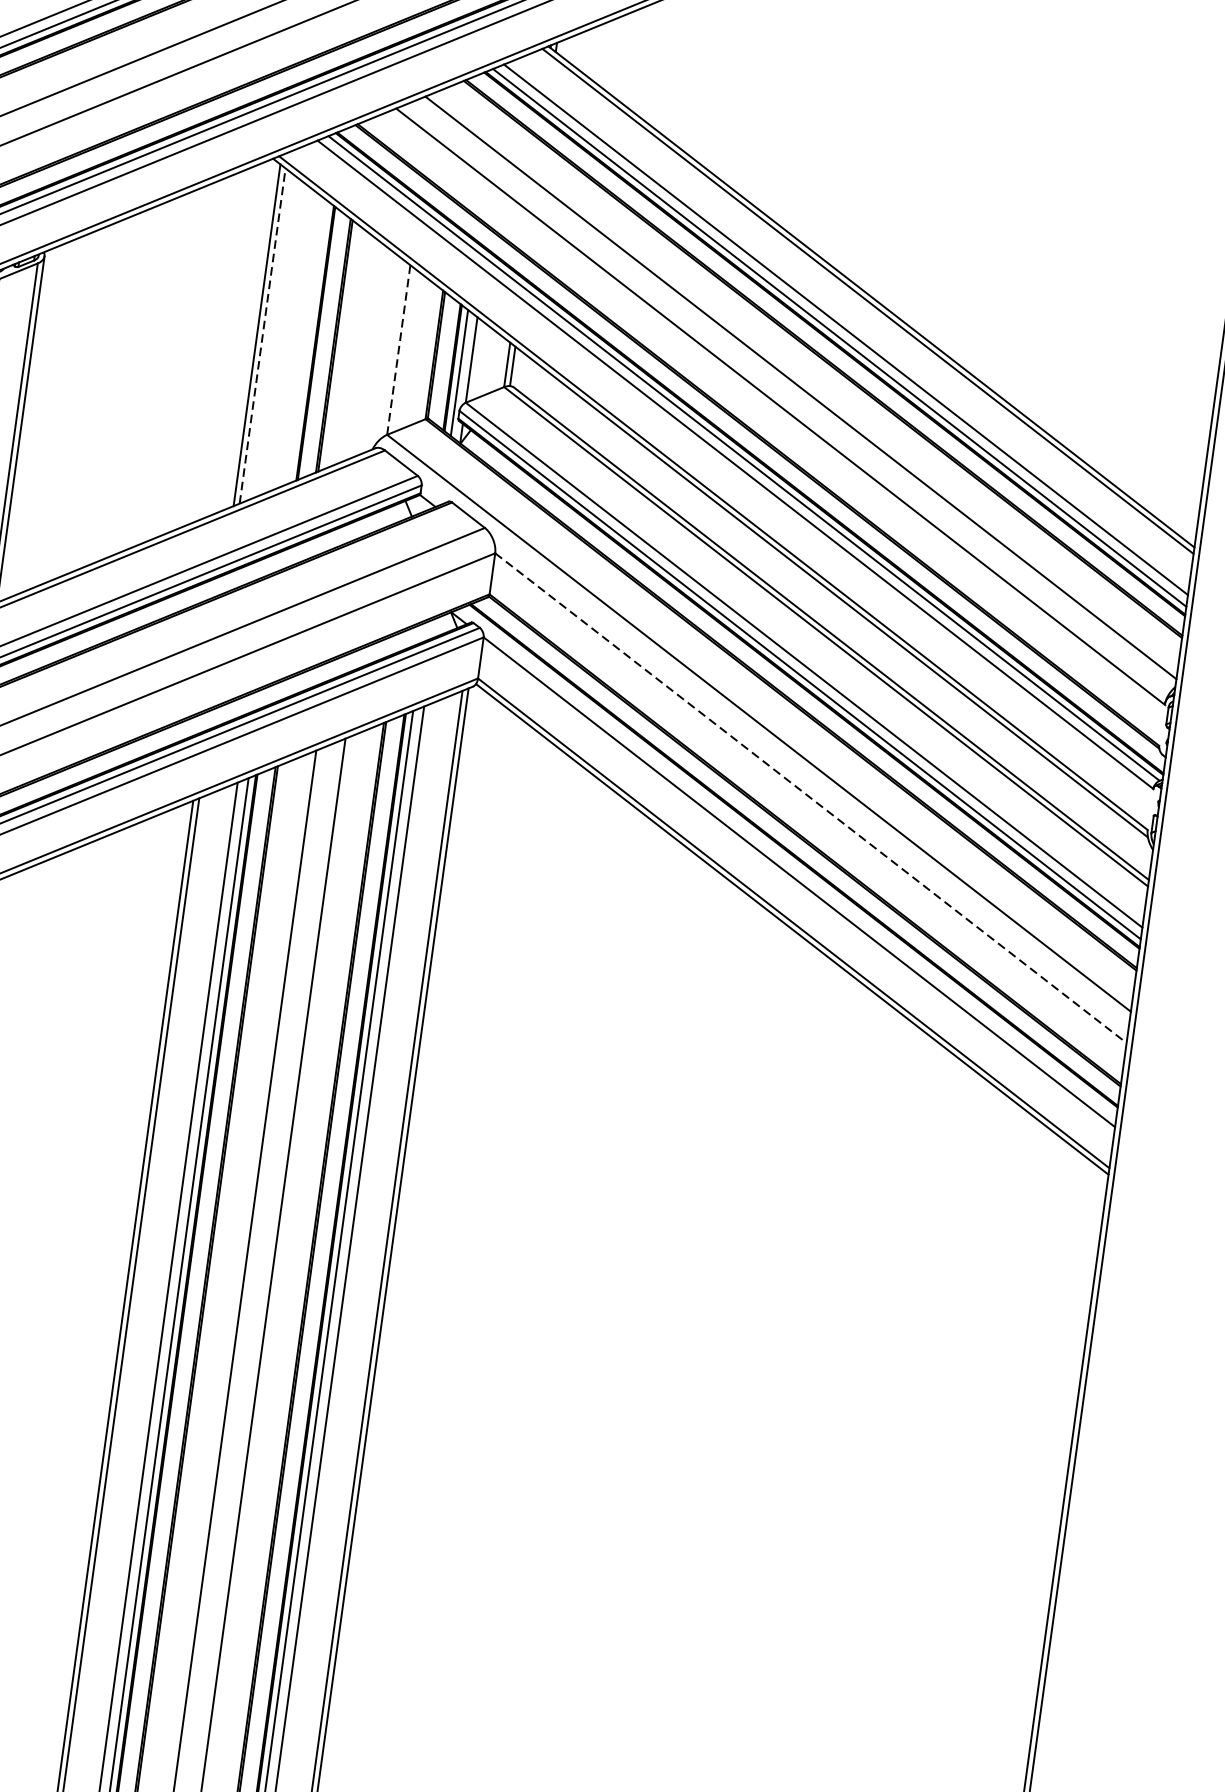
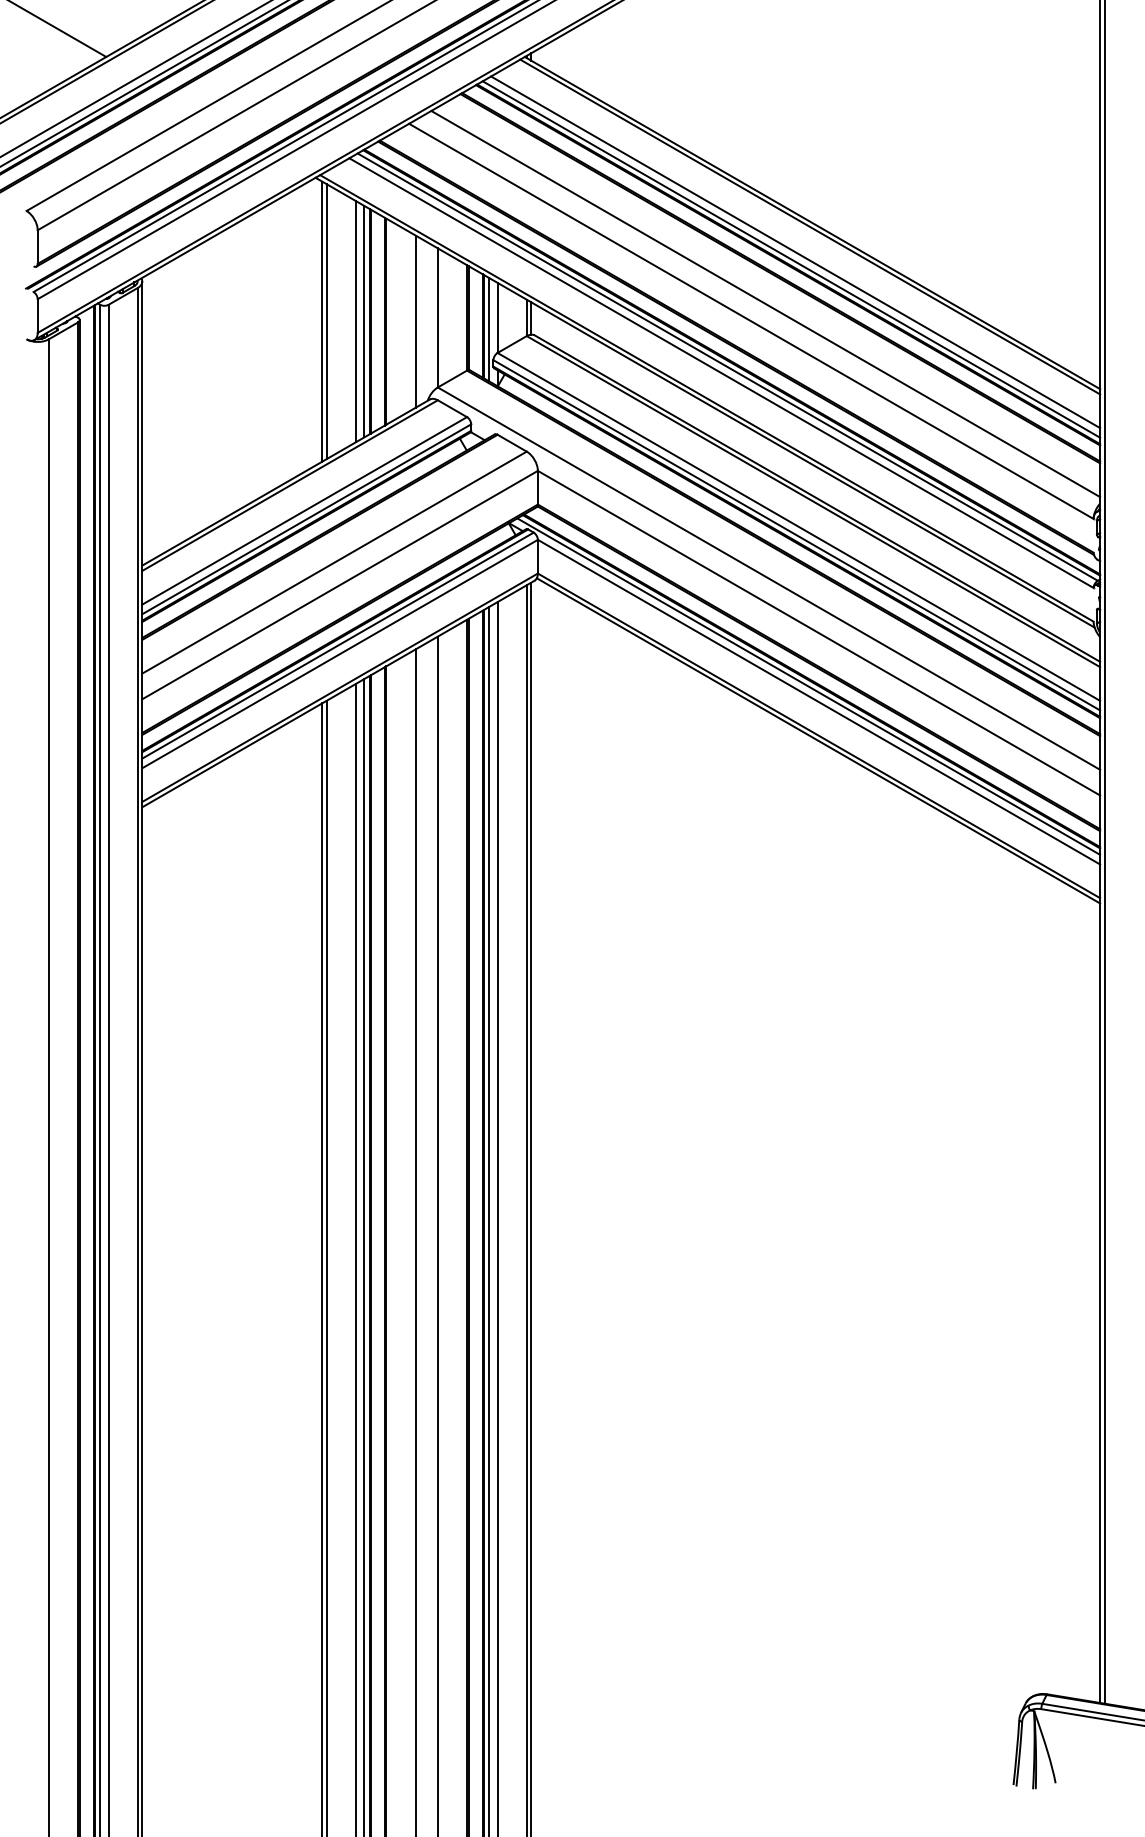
line: (262, 335) -> (326, 321), dashed -> solid
line: (297, 340) -> (355, 321), added
line: (308, 342) -> (364, 321), added
line: (398, 349) -> (437, 317), dashed -> solid
line: (370, 350) -> (415, 321), added
line: (811, 798) -> (819, 633), dashed -> solid
line: (789, 861) -> (808, 686), added

